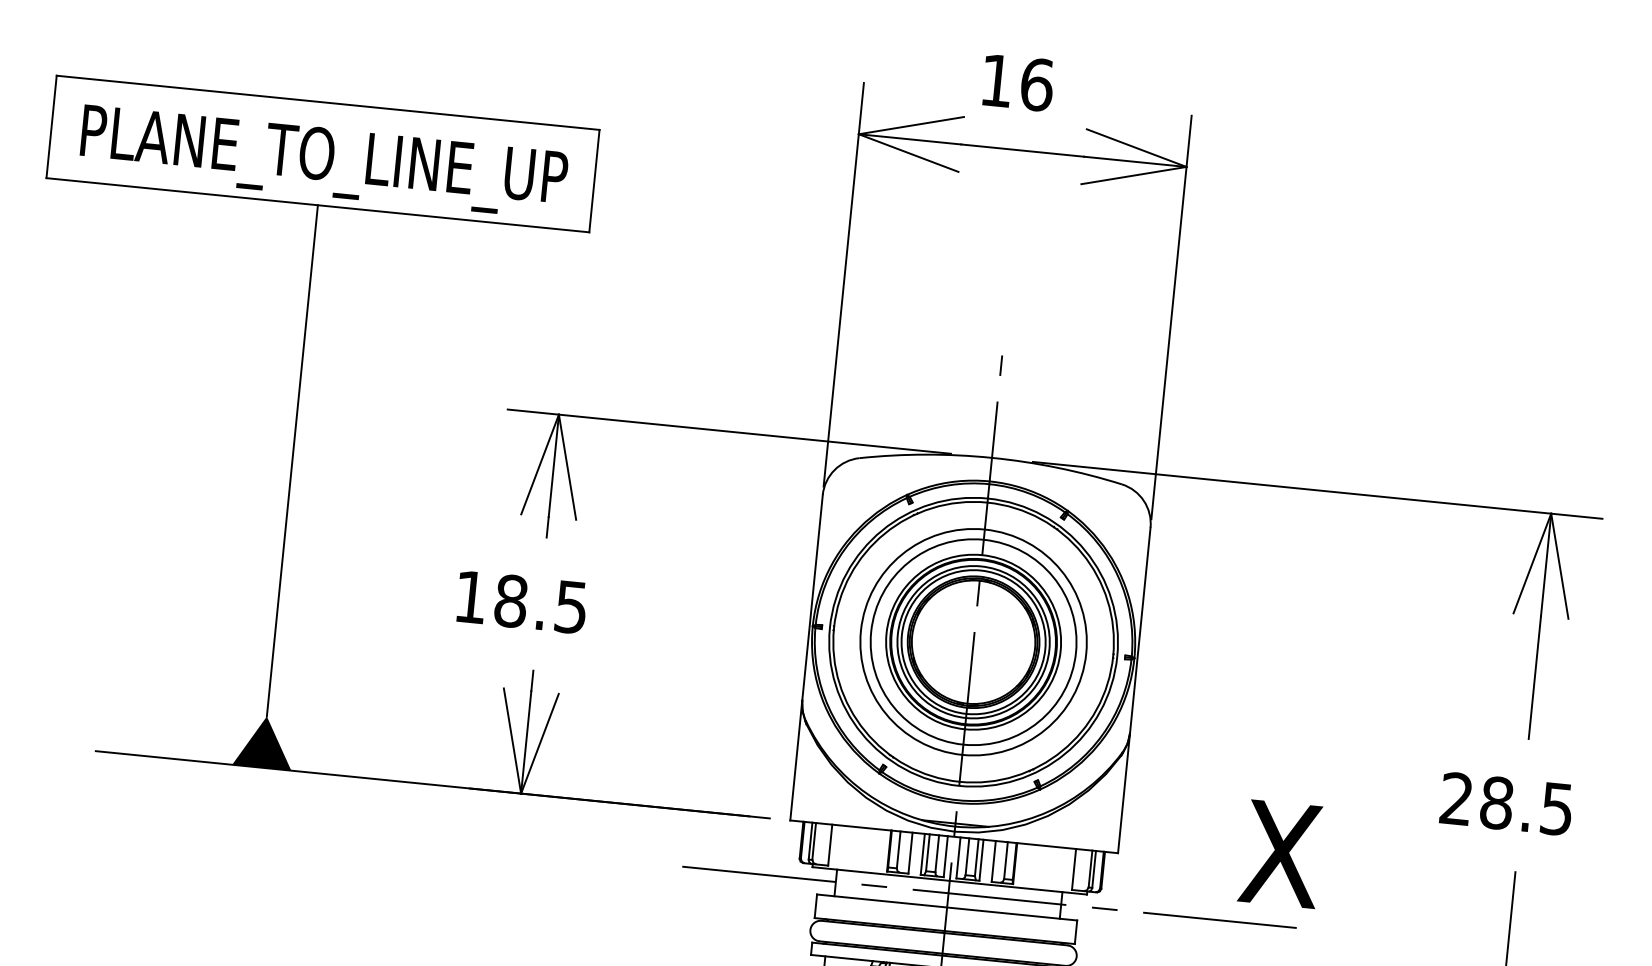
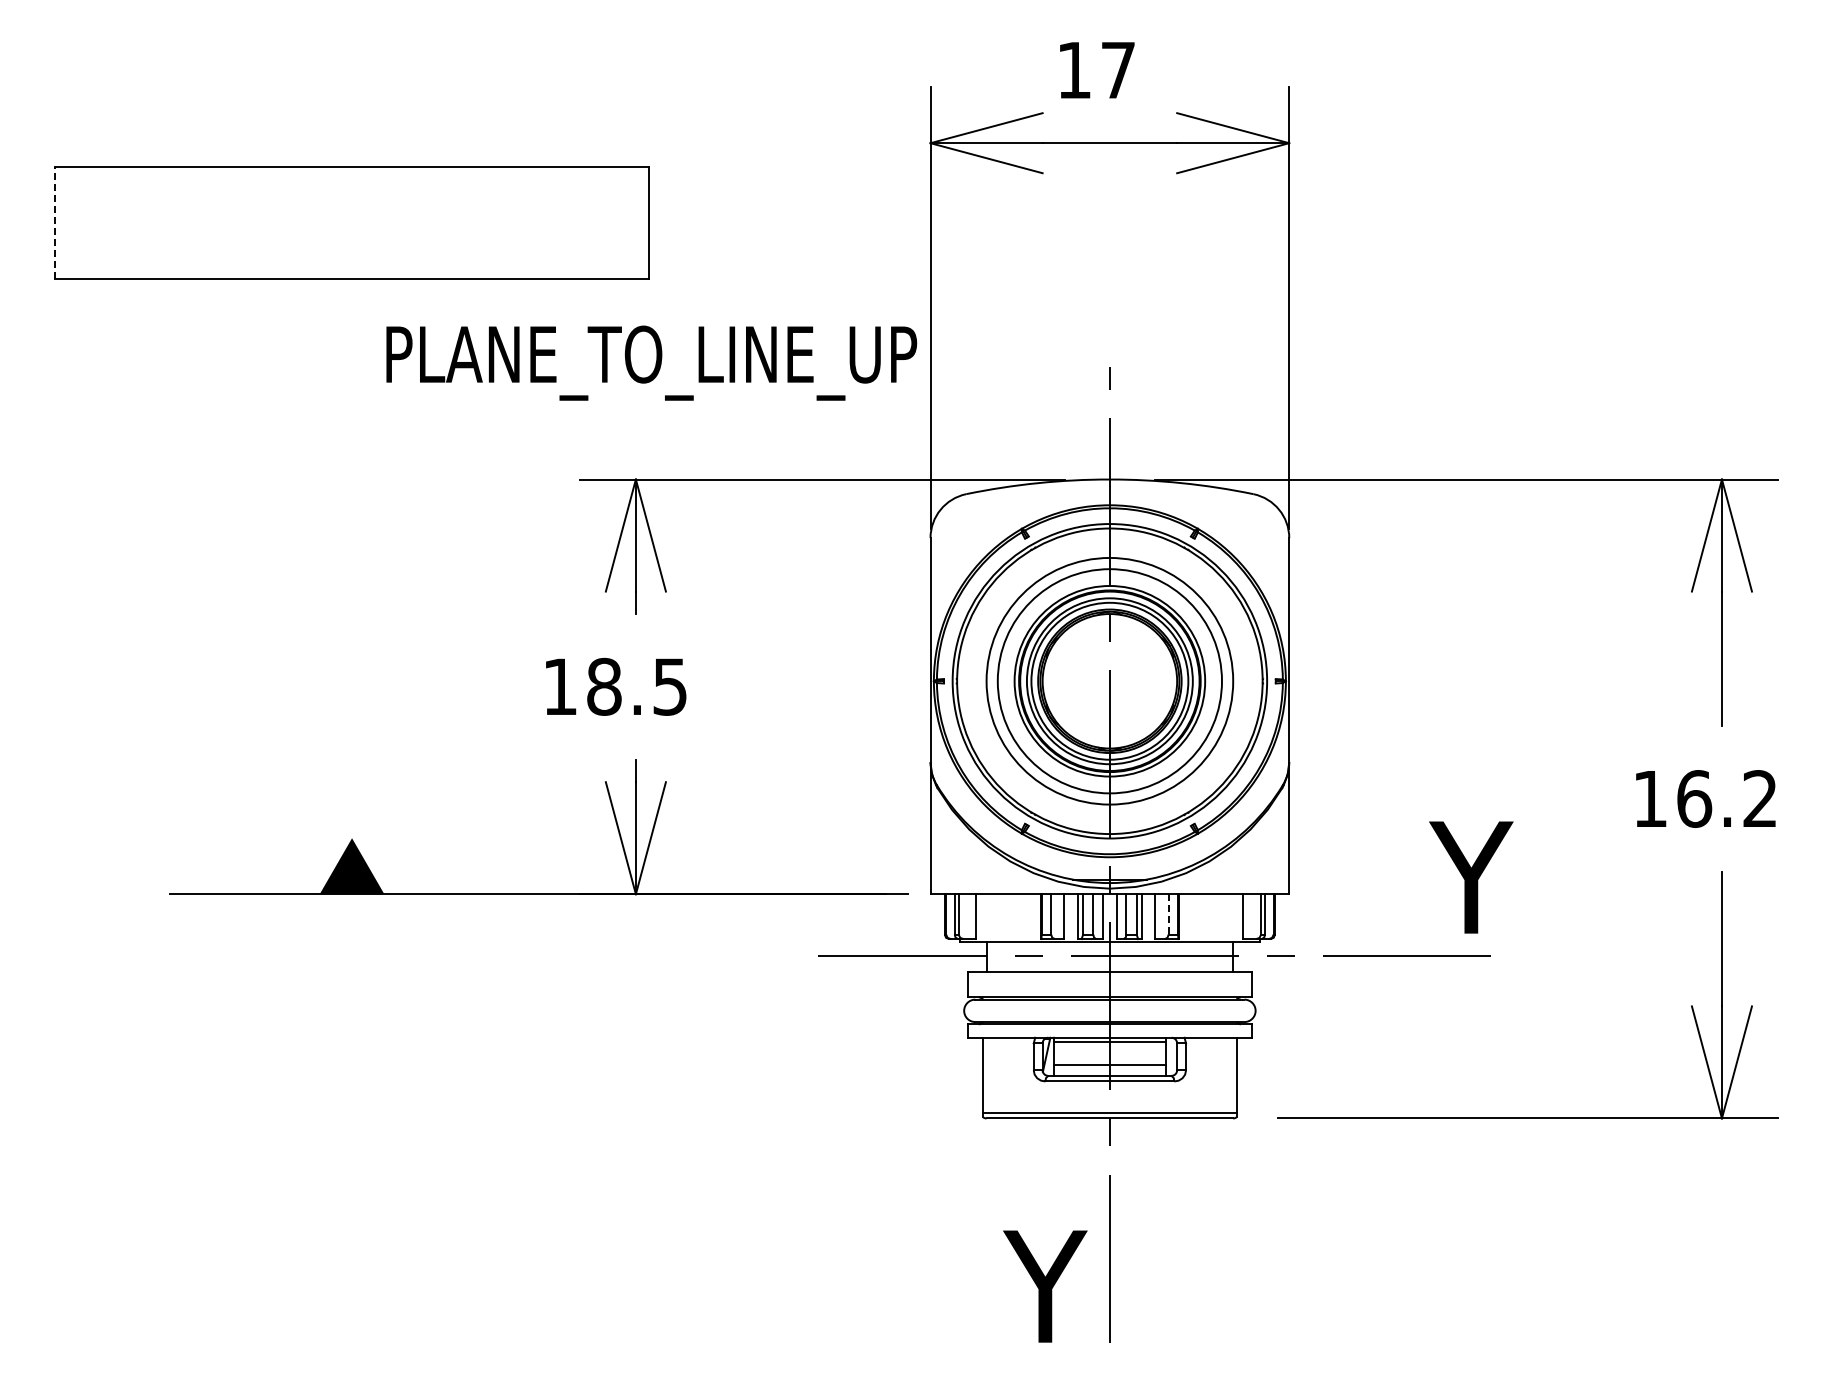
text: (1037, 84) -> (1118, 70), 16 -> 17
line: (51, 126) -> (54, 222), solid -> dashed
text: (323, 161) -> (651, 362), moved
line: (292, 460) -> (352, 558), removed
text: (1506, 803) -> (1704, 798), 28.5 -> 16.2
text: (1283, 854) -> (1468, 877), X -> Y
line: (1005, 860) -> (1168, 914), solid -> dashed

